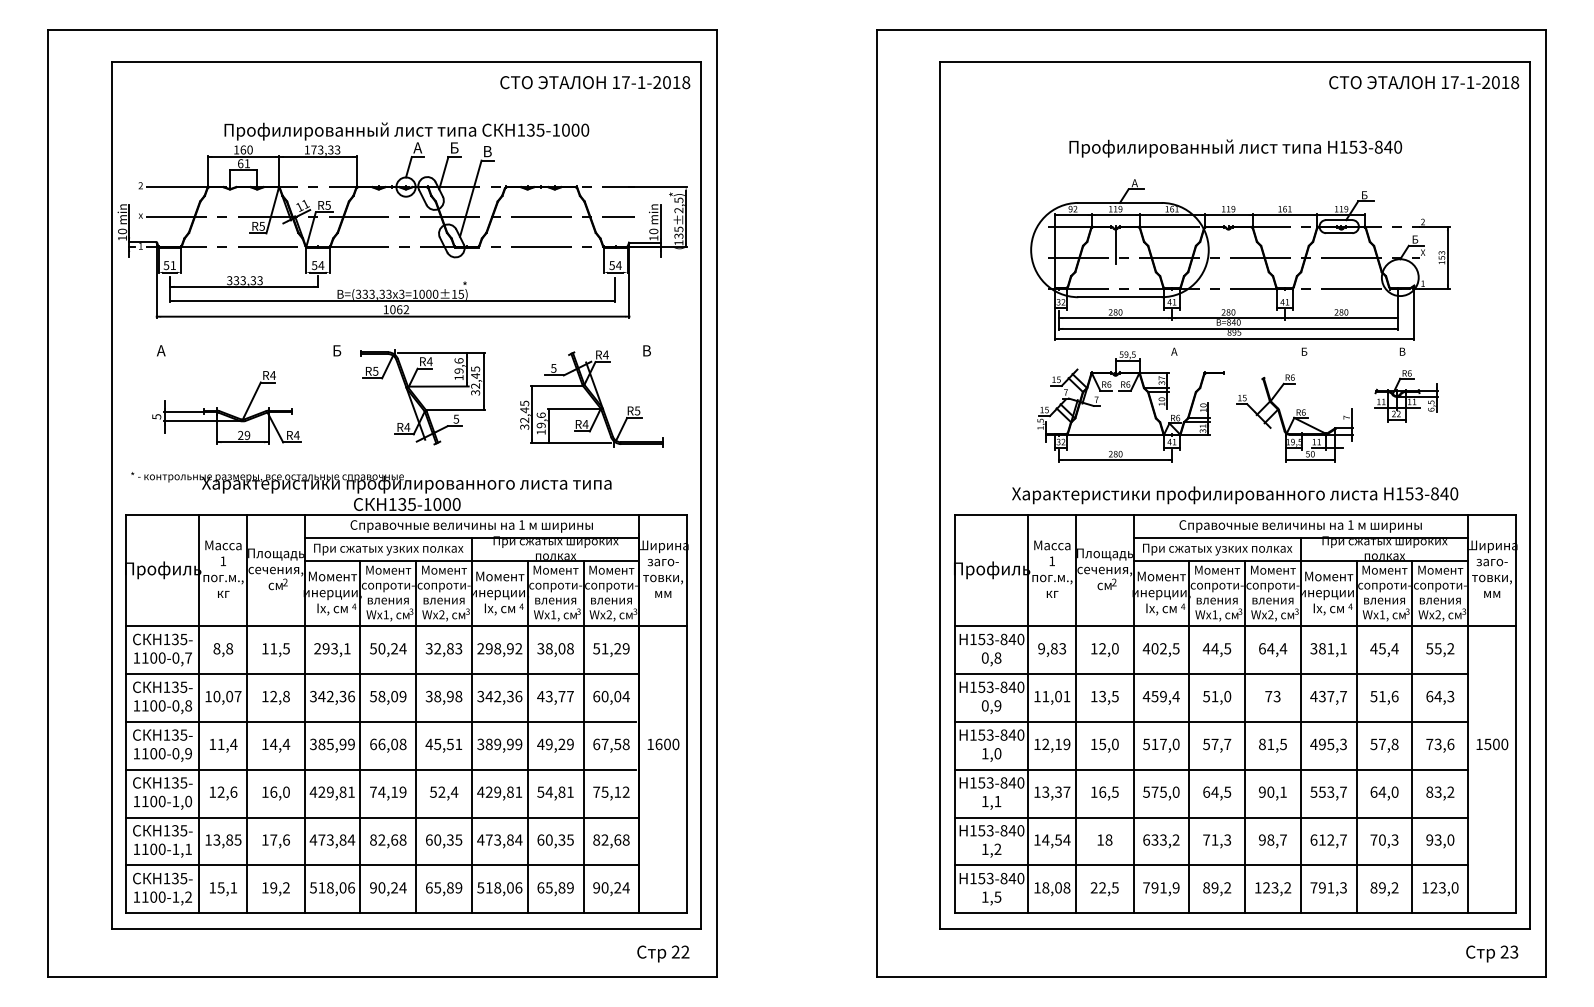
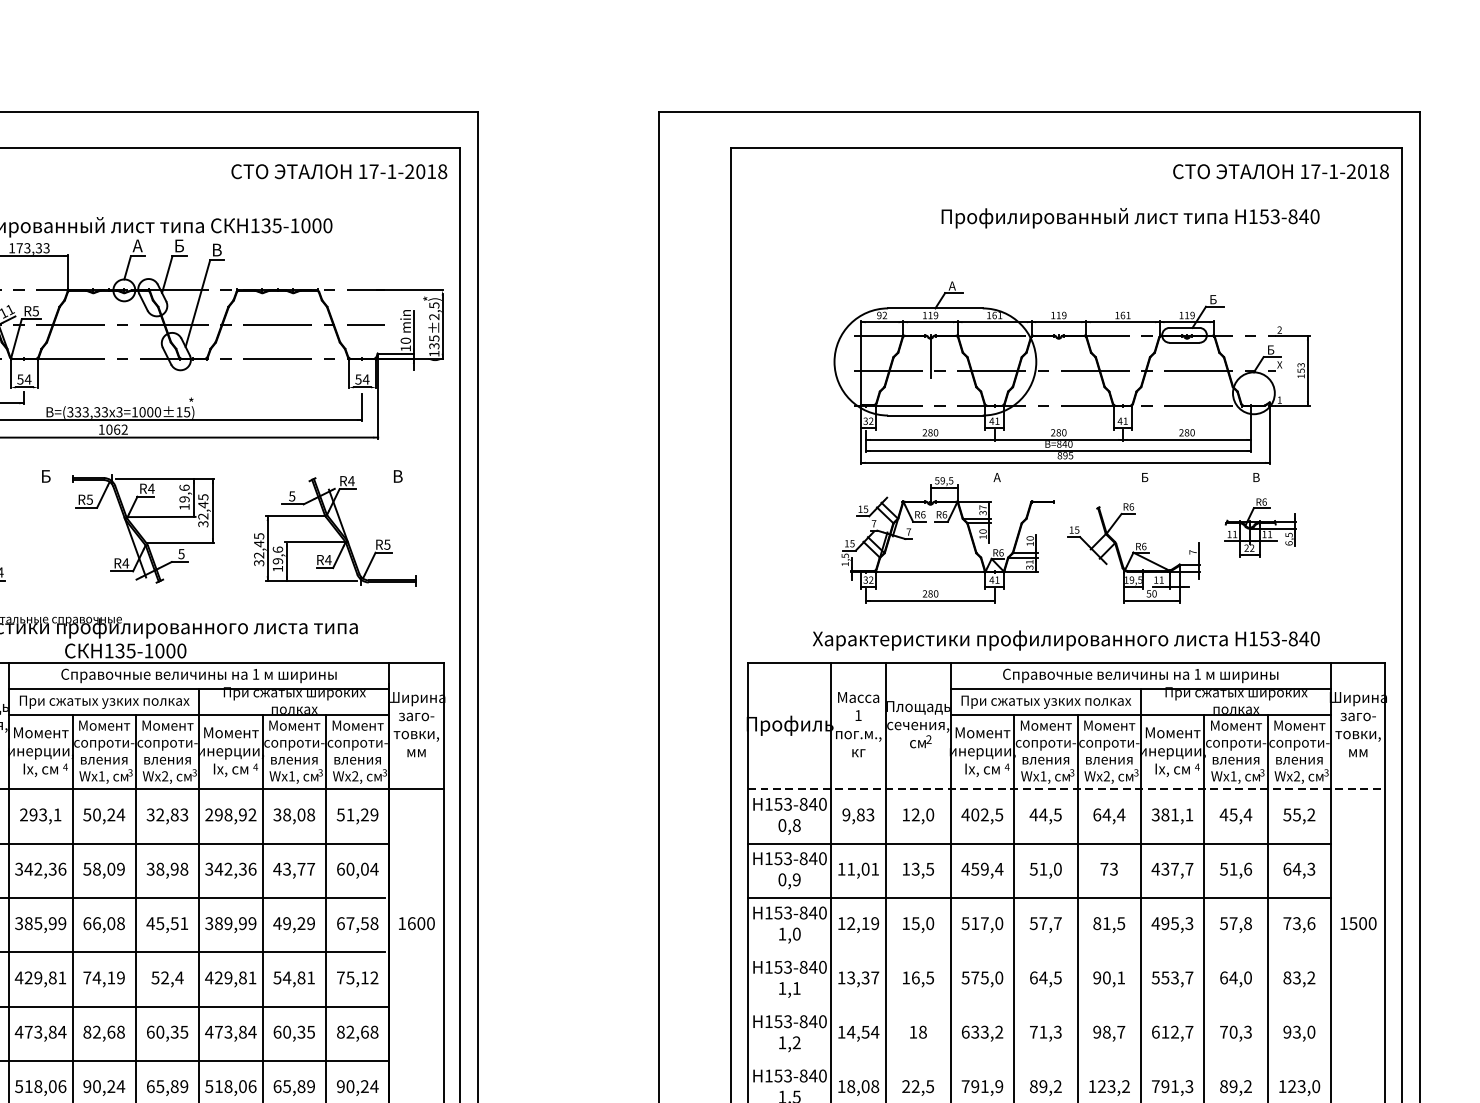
text: (1235, 148) -> (1130, 218), moved
line: (1235, 626) -> (1066, 789), solid -> dashed
line: (1211, 769) -> (1039, 952), removed
line: (1211, 817) -> (1039, 1006), removed
line: (1211, 865) -> (1039, 1061), removed

